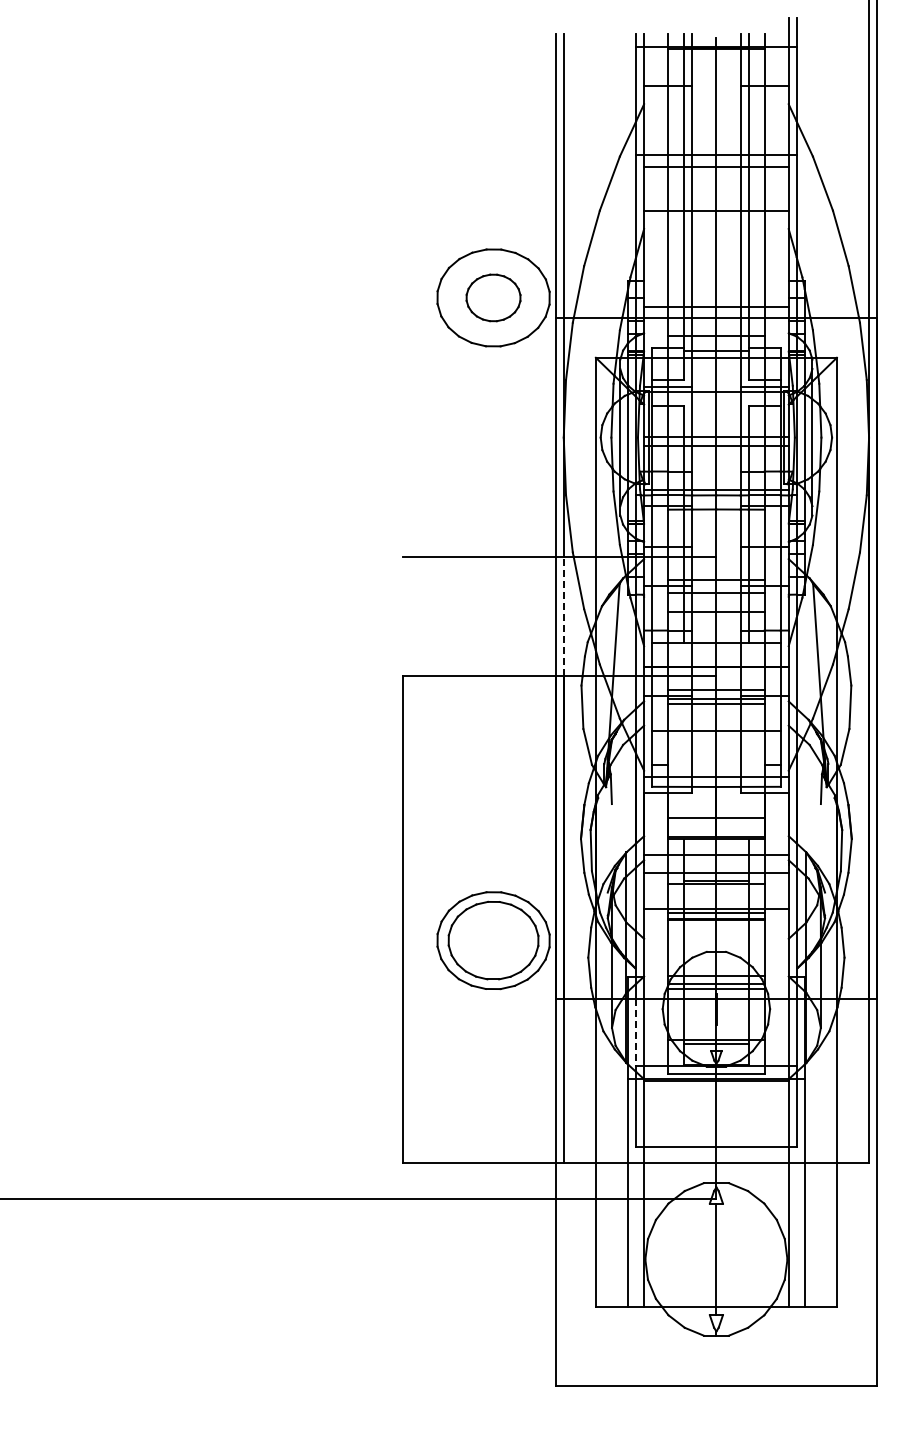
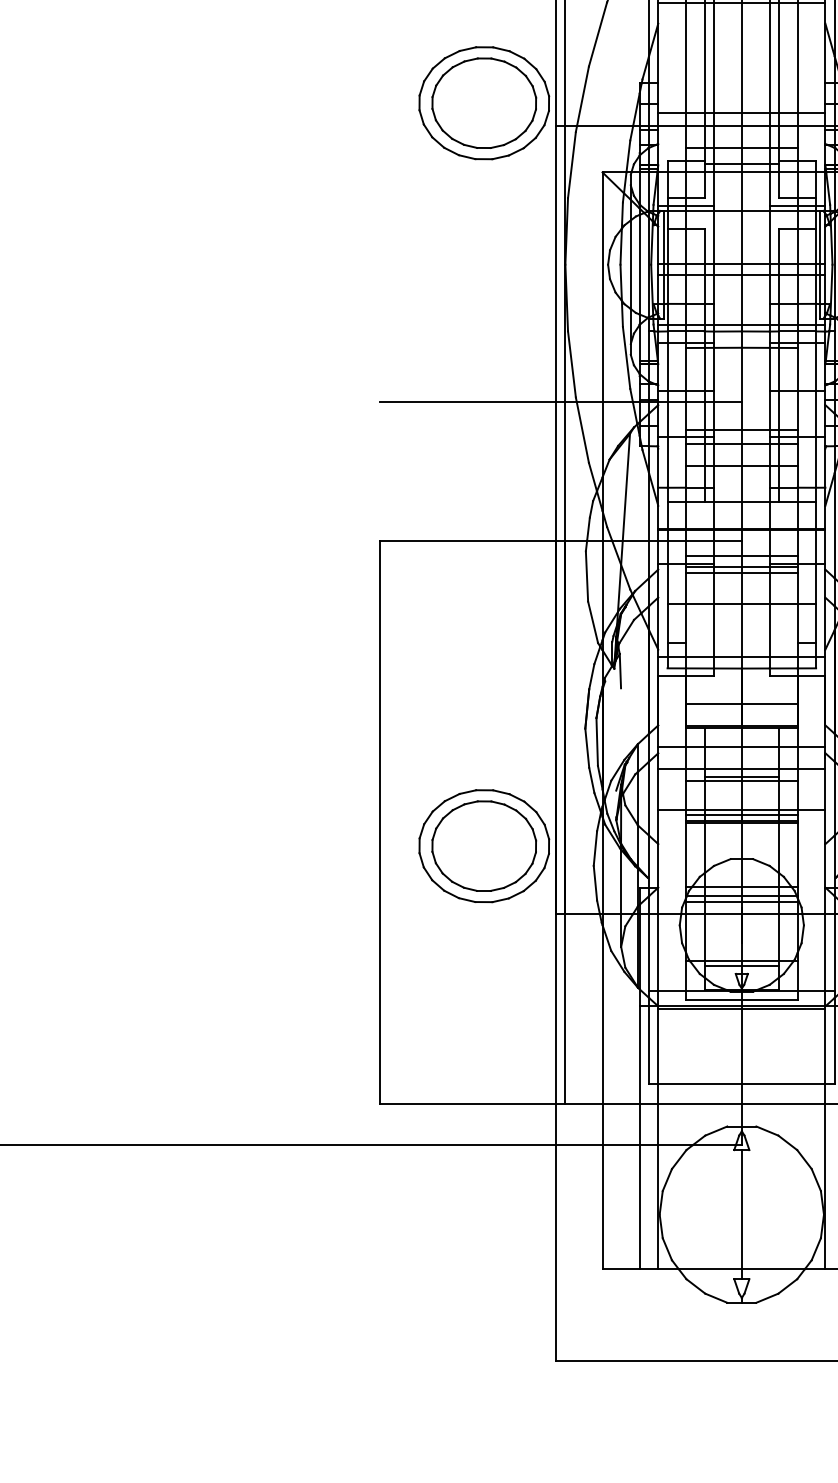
part: (493, 297) -> (484, 102), size x1.67
line: (563, 616) -> (565, 471), dashed -> solid
line: (636, 1033) -> (649, 953), dashed -> solid

